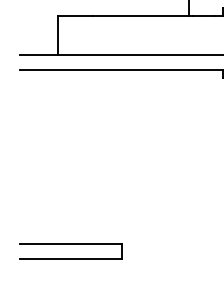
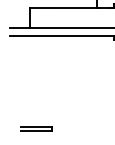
part: (71, 250) -> (36, 128), size x0.6

